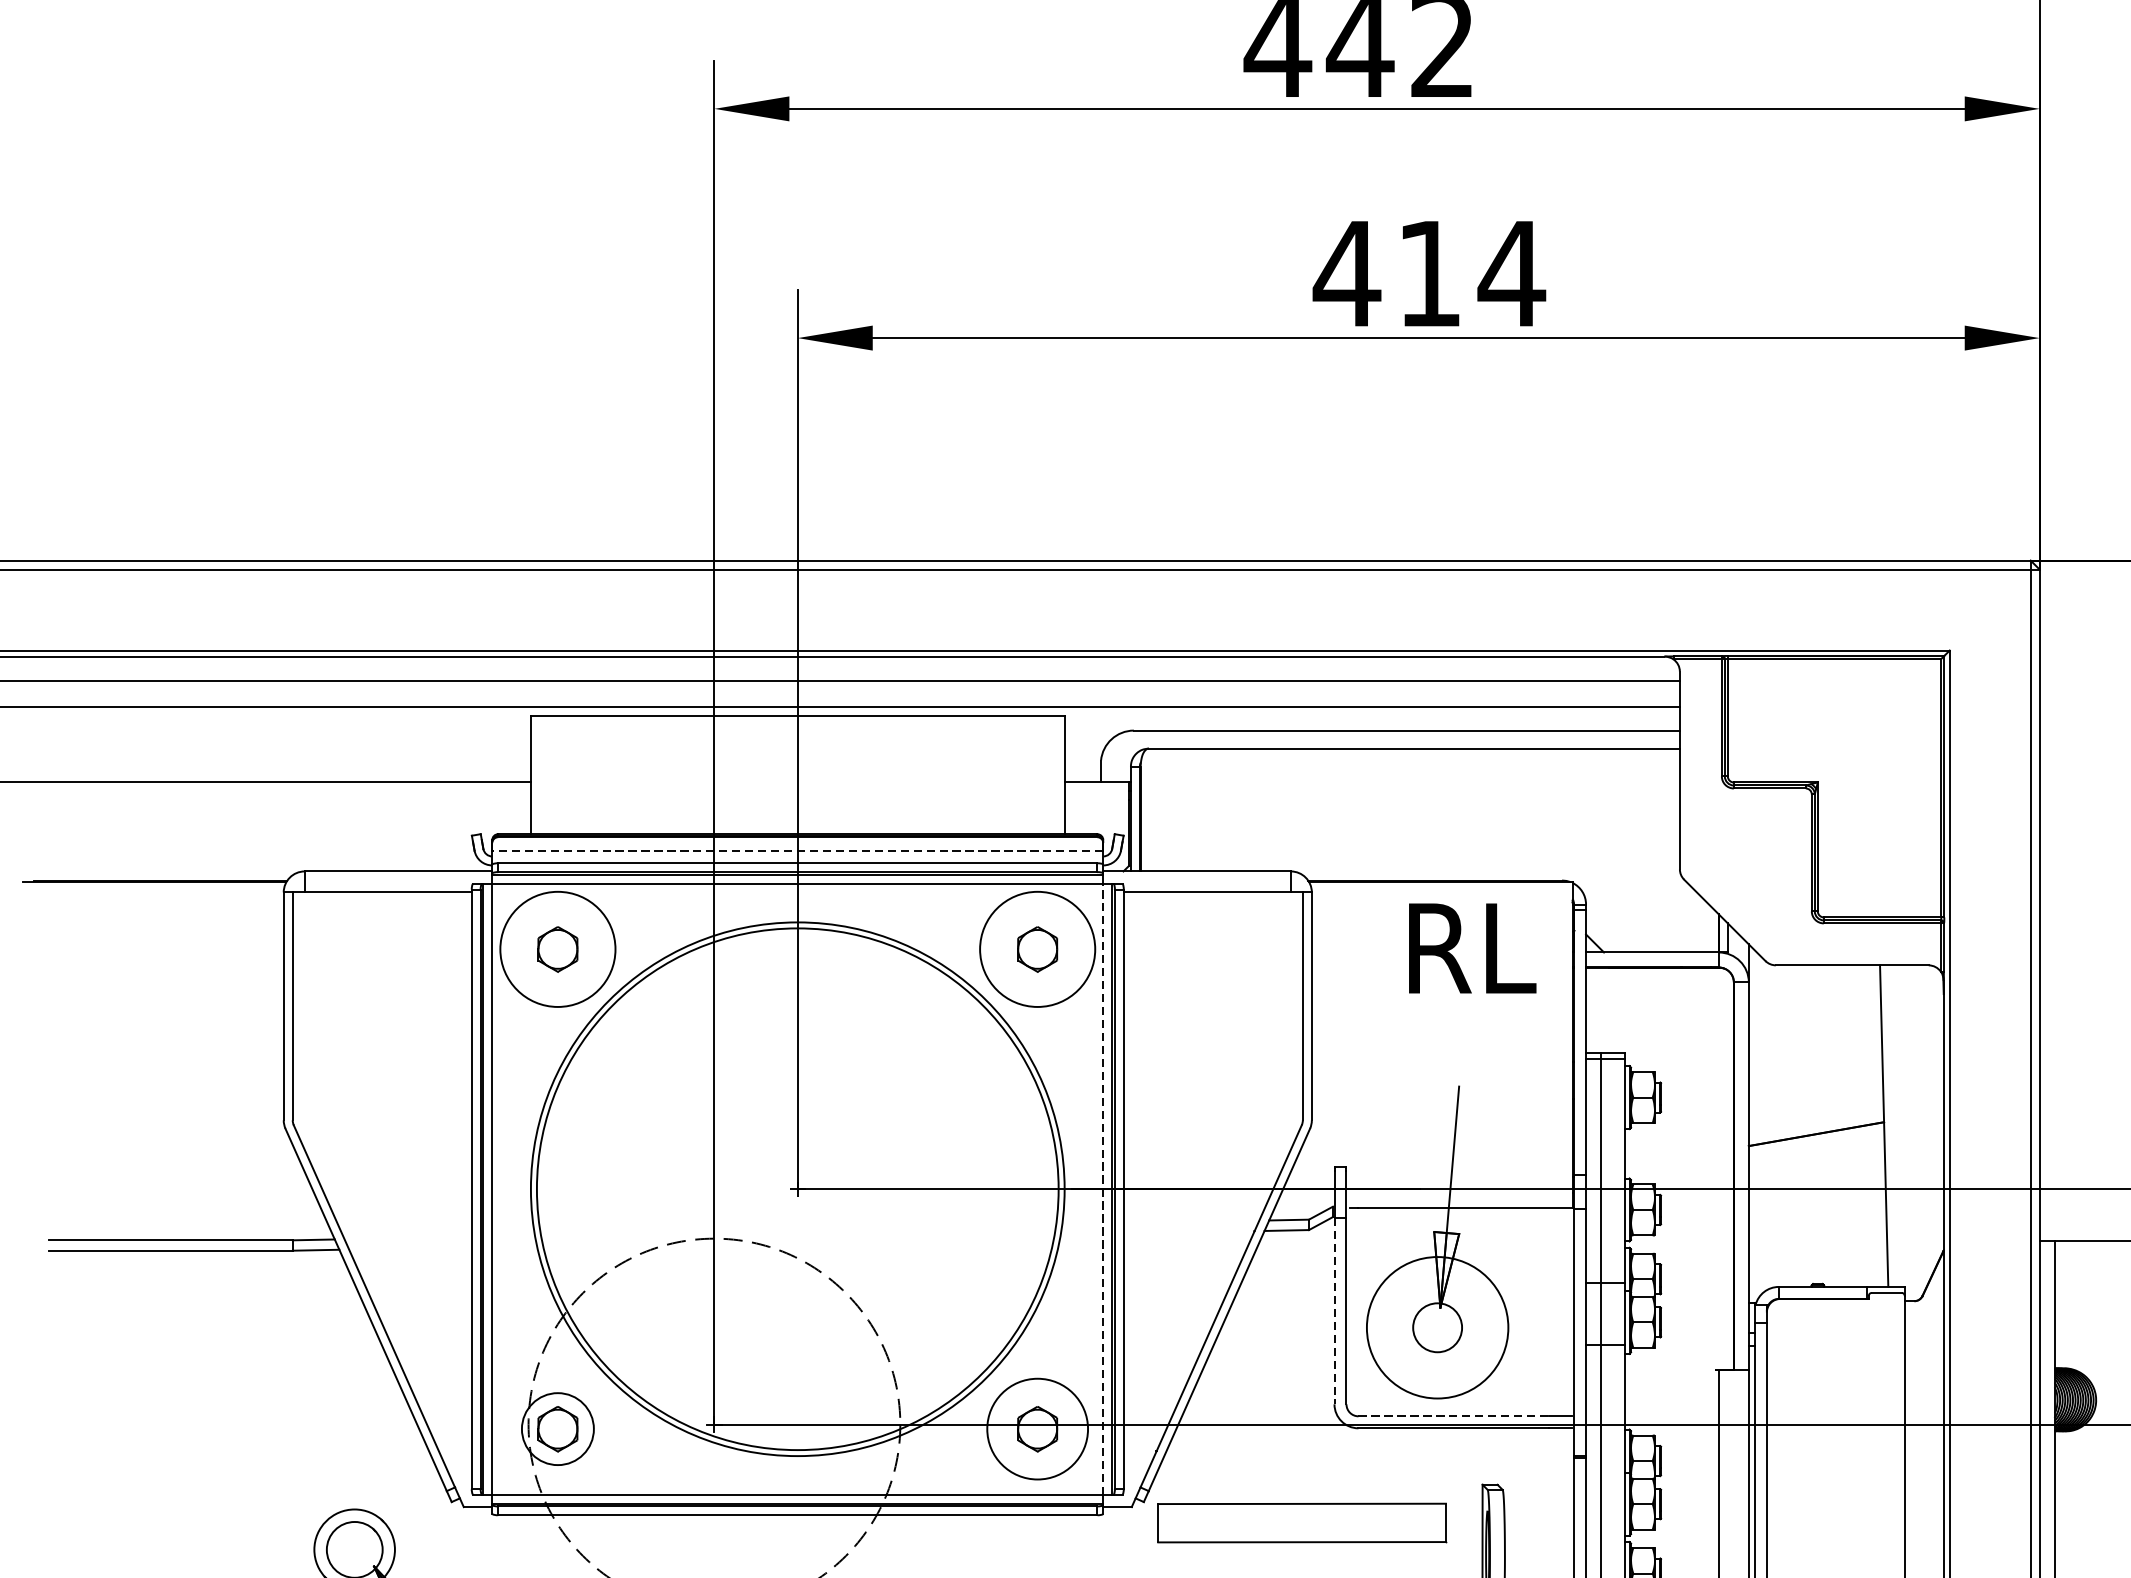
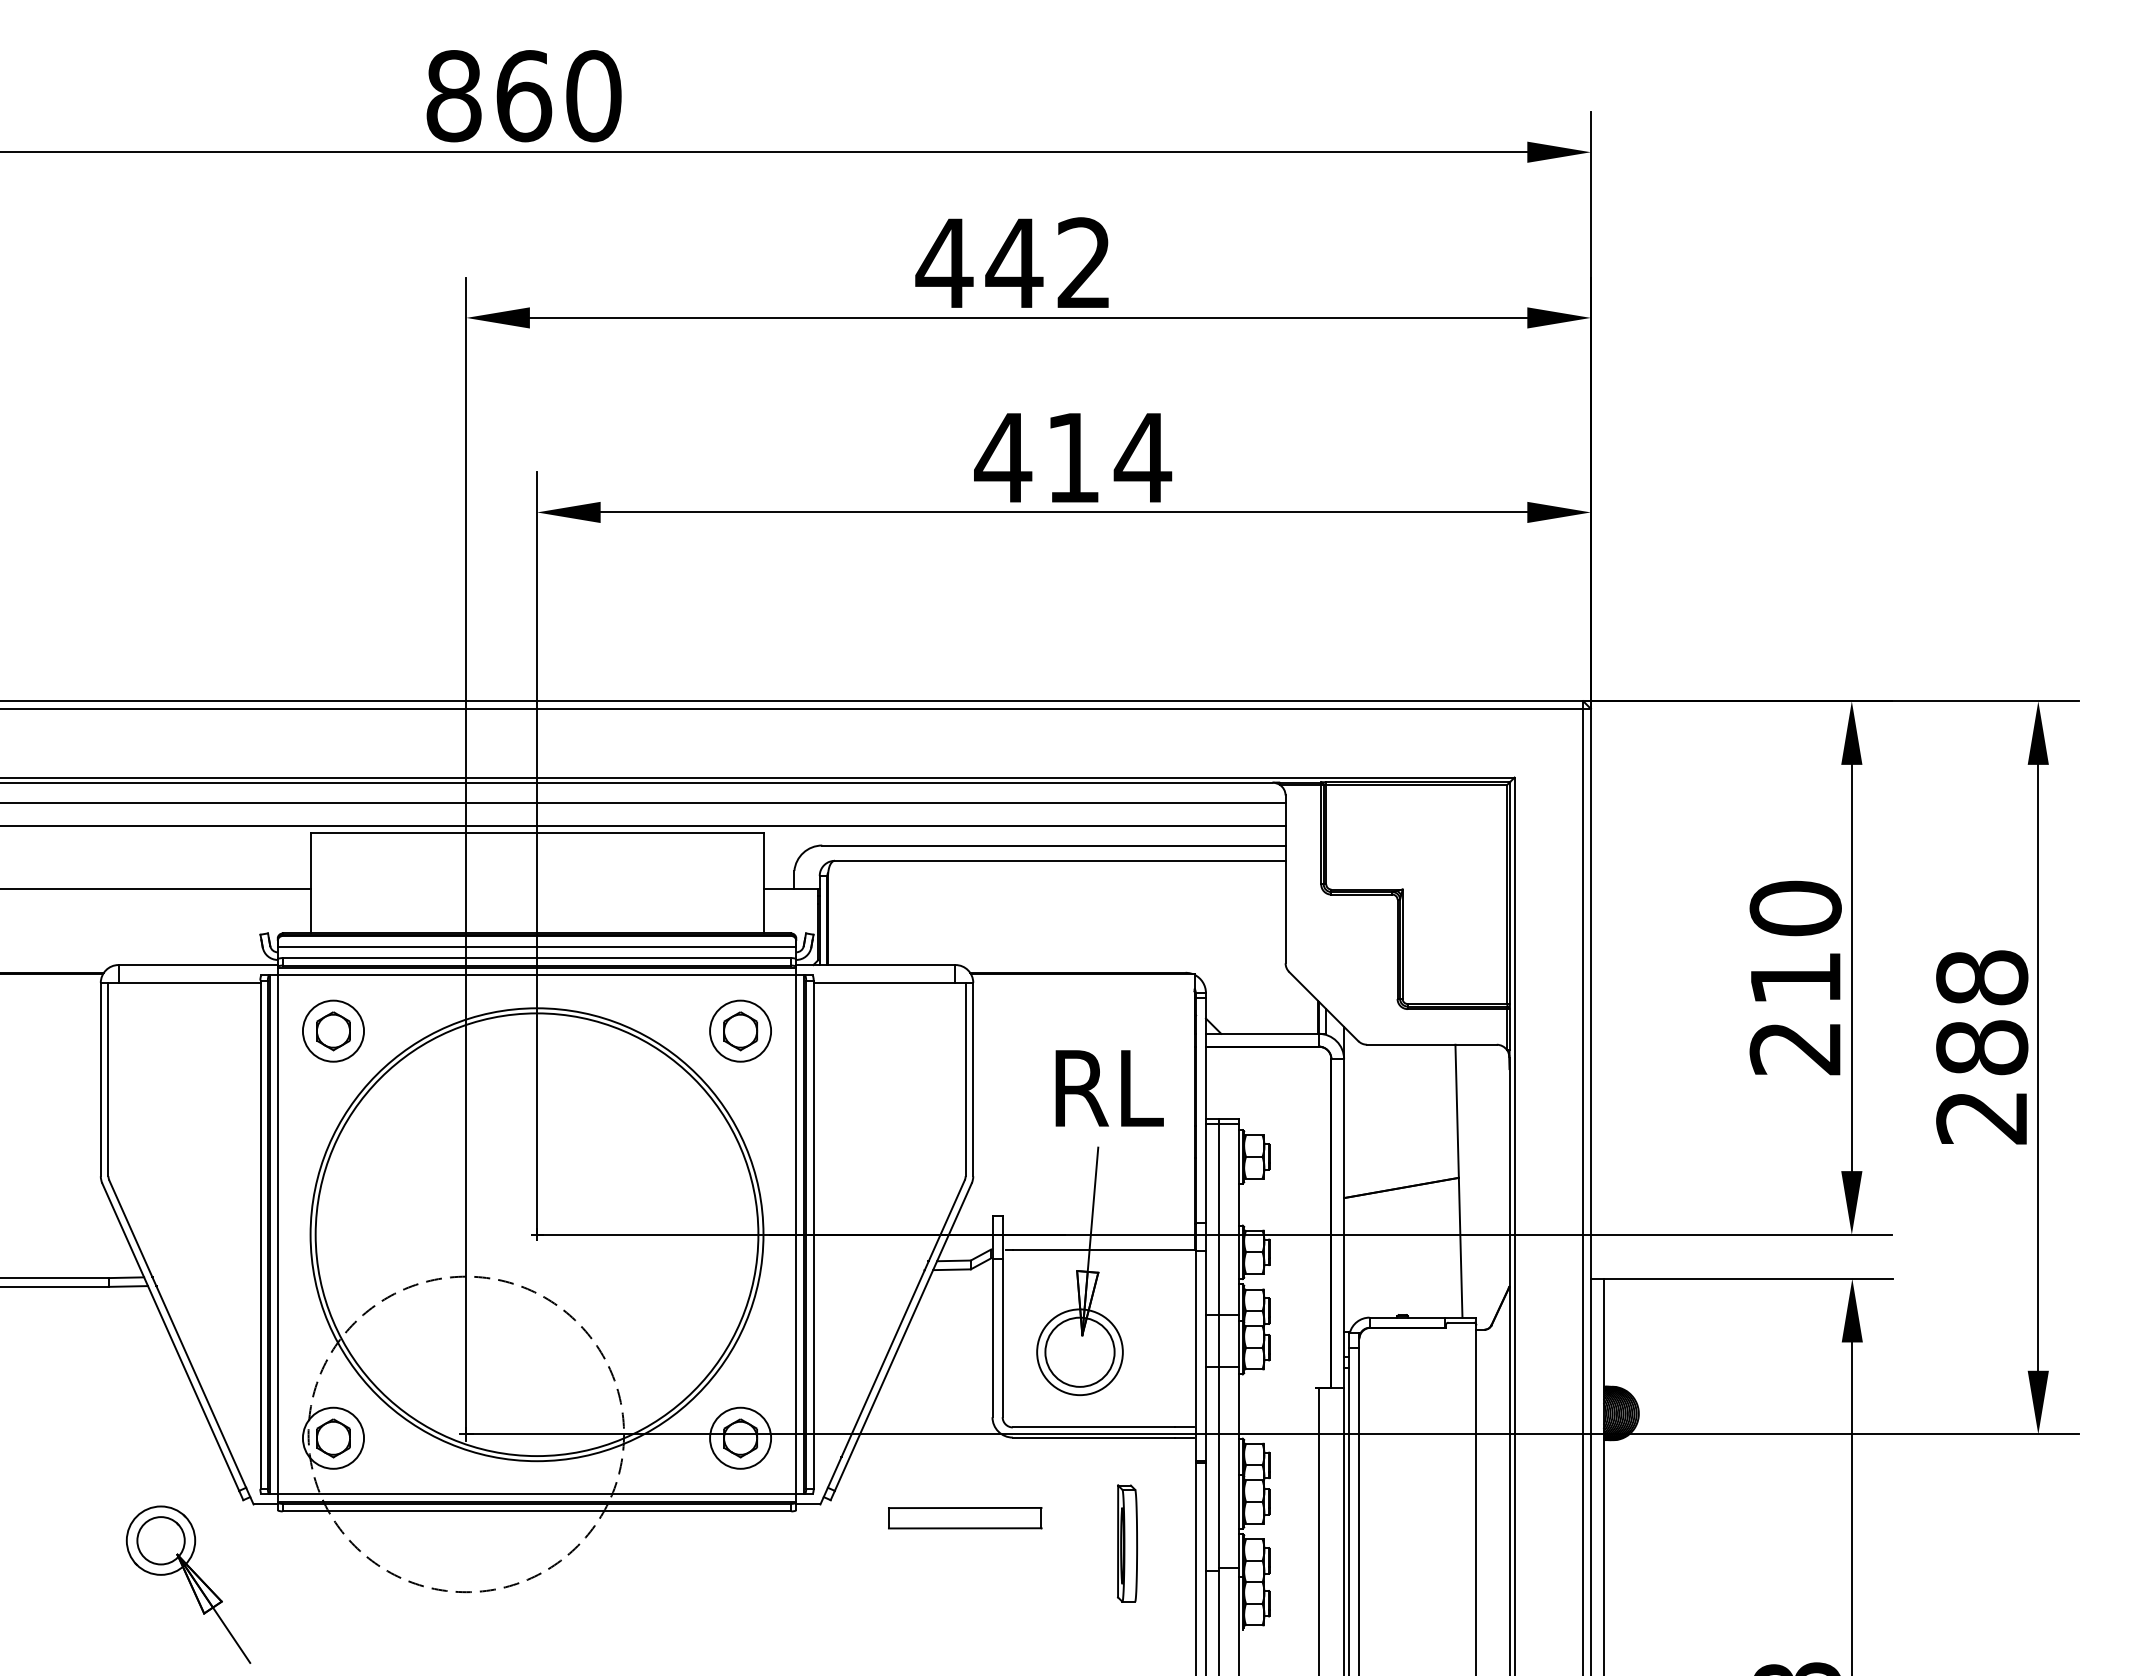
line: (797, 850) -> (536, 947), dashed -> solid
circle: (557, 948) -> (333, 1030), size x0.62
circle: (1037, 948) -> (740, 1030), size x0.62
text: (1472, 948) -> (1109, 1088), moved
line: (1103, 1188) -> (796, 1234), dashed -> solid
line: (1334, 1311) -> (992, 1338), dashed -> solid
circle: (1437, 1326) -> (1079, 1351), size x1.67
circle: (1437, 1328) -> (1079, 1352), size x0.71
line: (1453, 1416) -> (1093, 1427), dashed -> solid
circle: (1037, 1428) -> (740, 1437), size x0.71
part: (1302, 1523) -> (965, 1518), size x0.62

